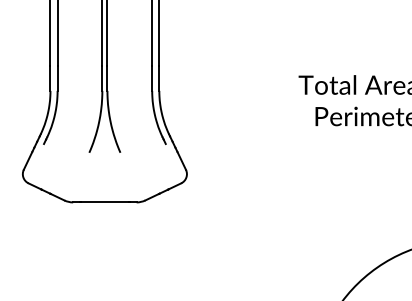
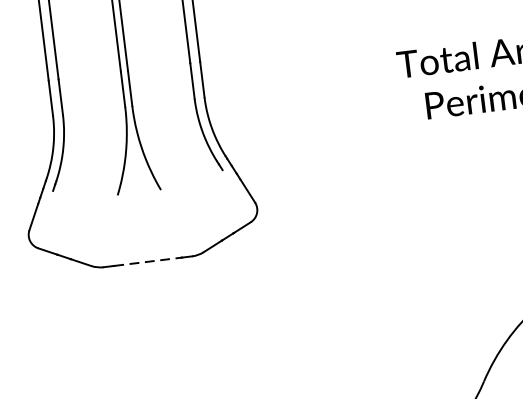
line: (105, 202) -> (148, 261), solid -> dashed

